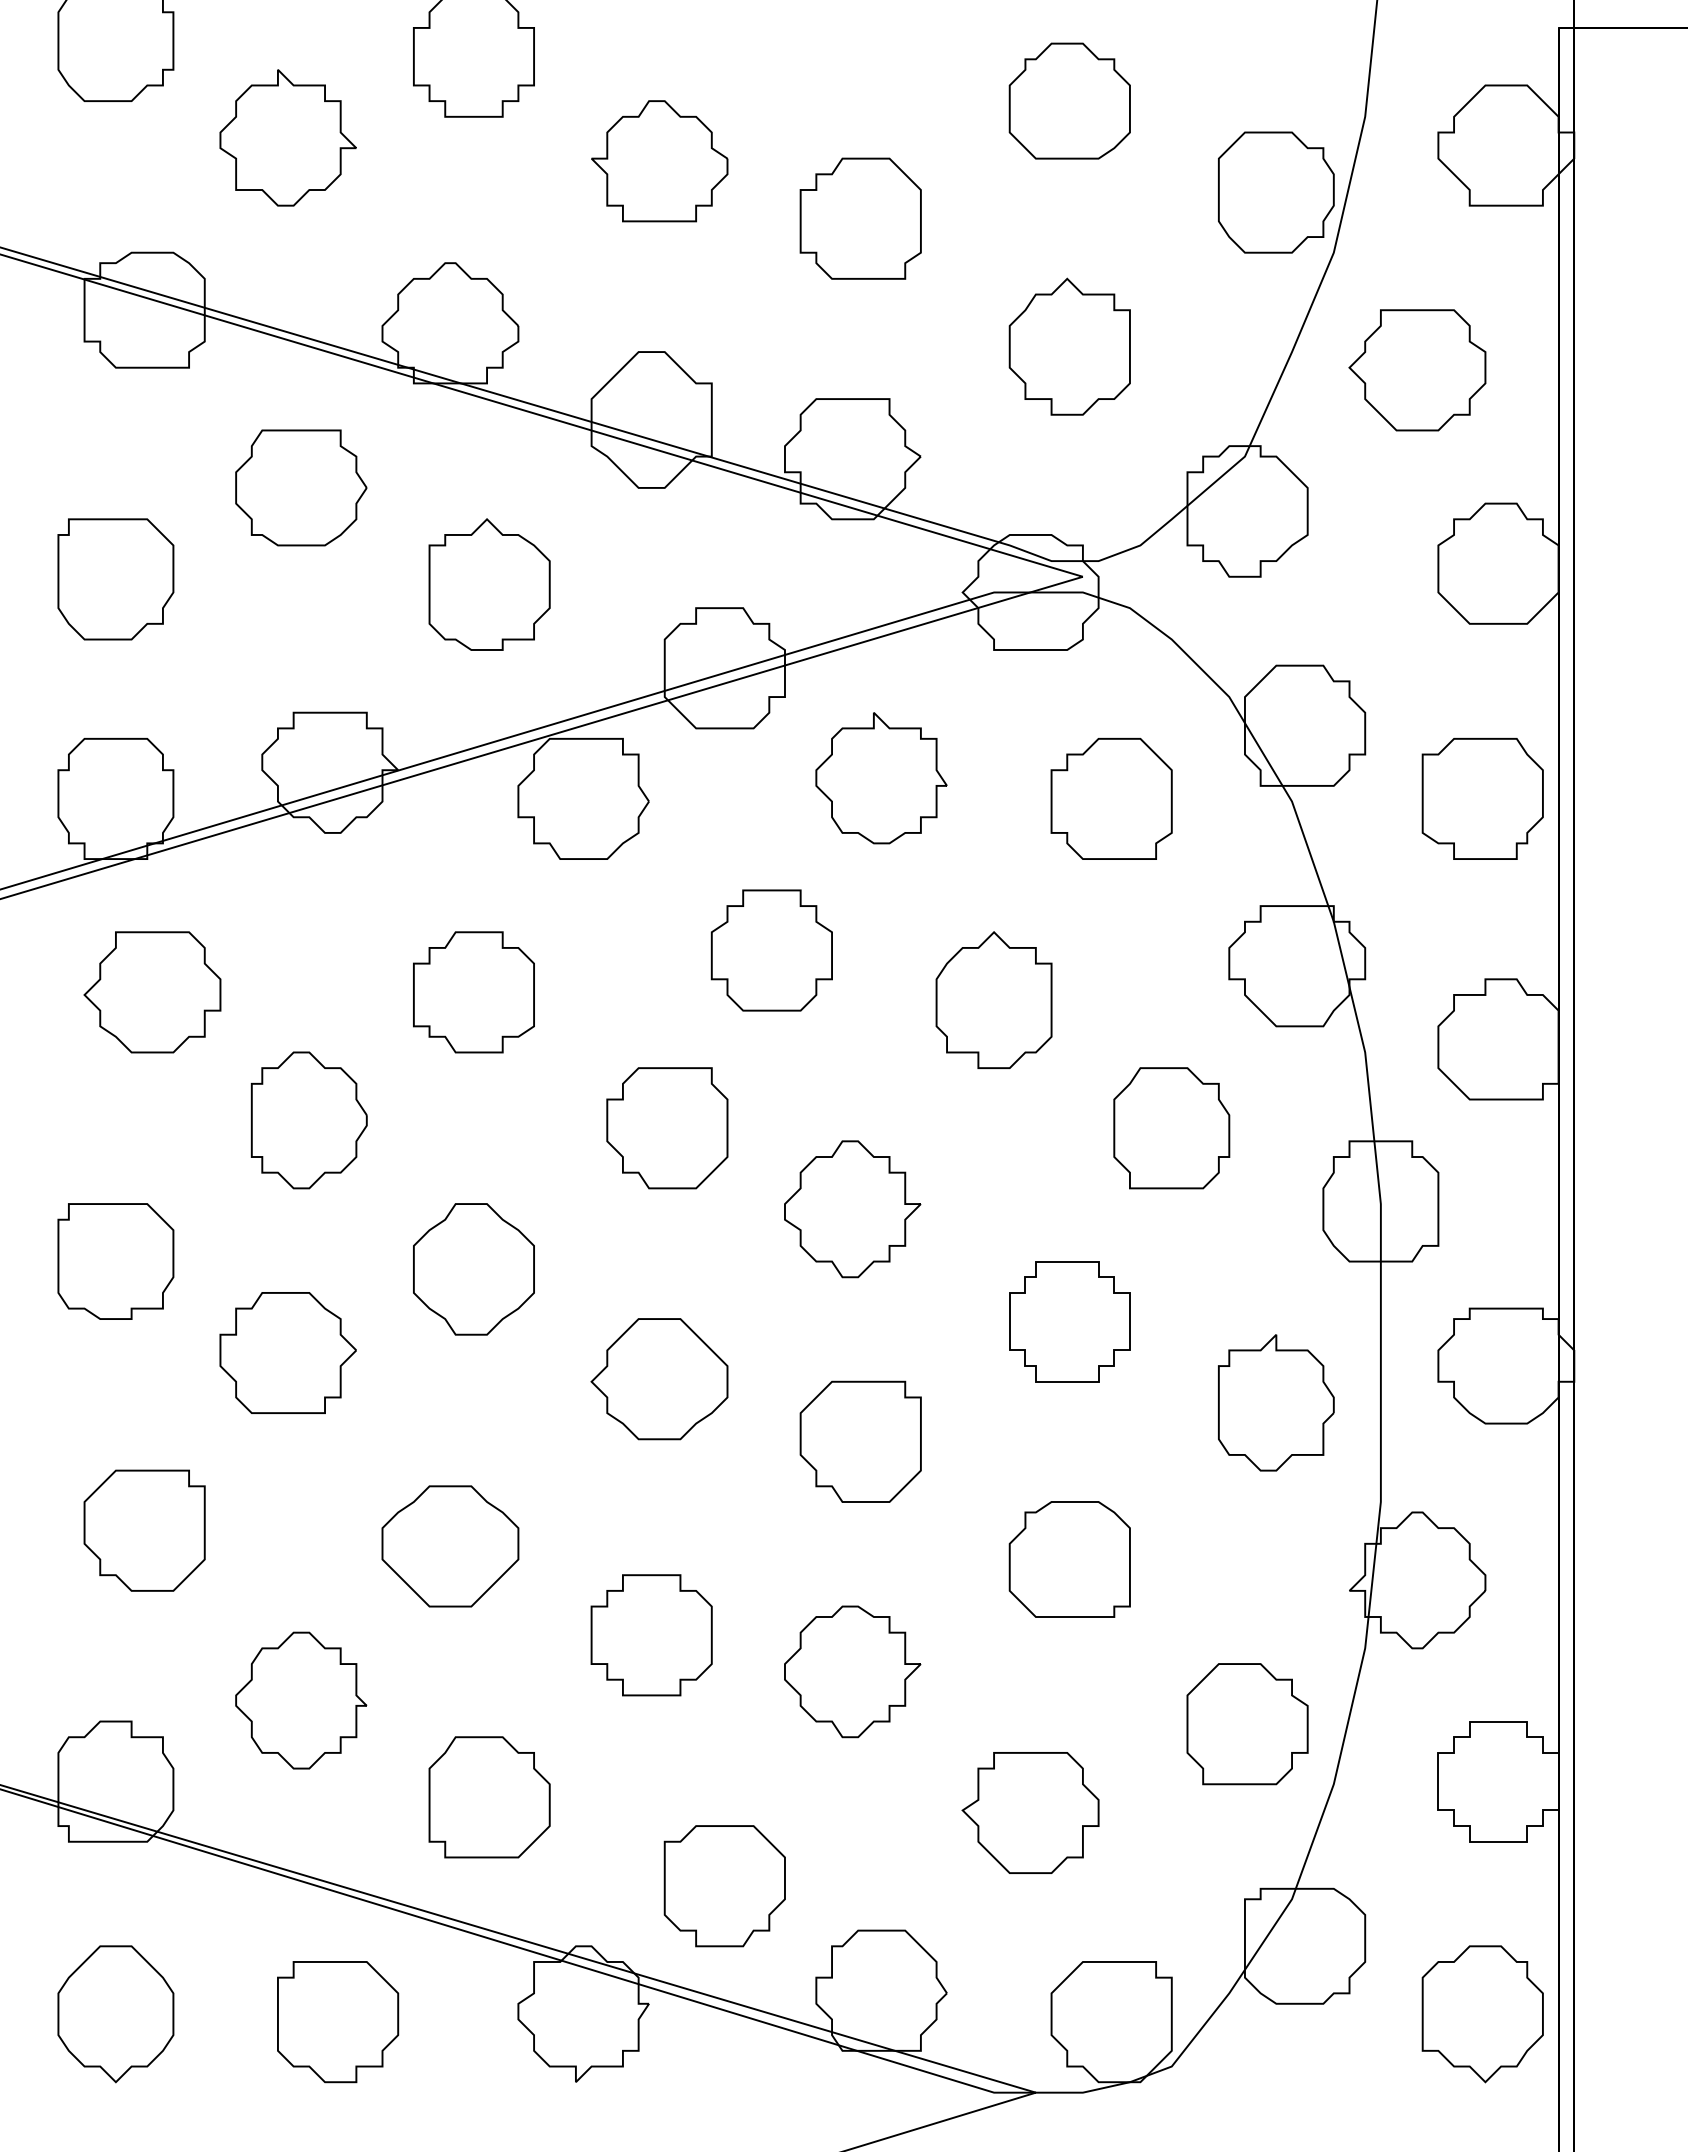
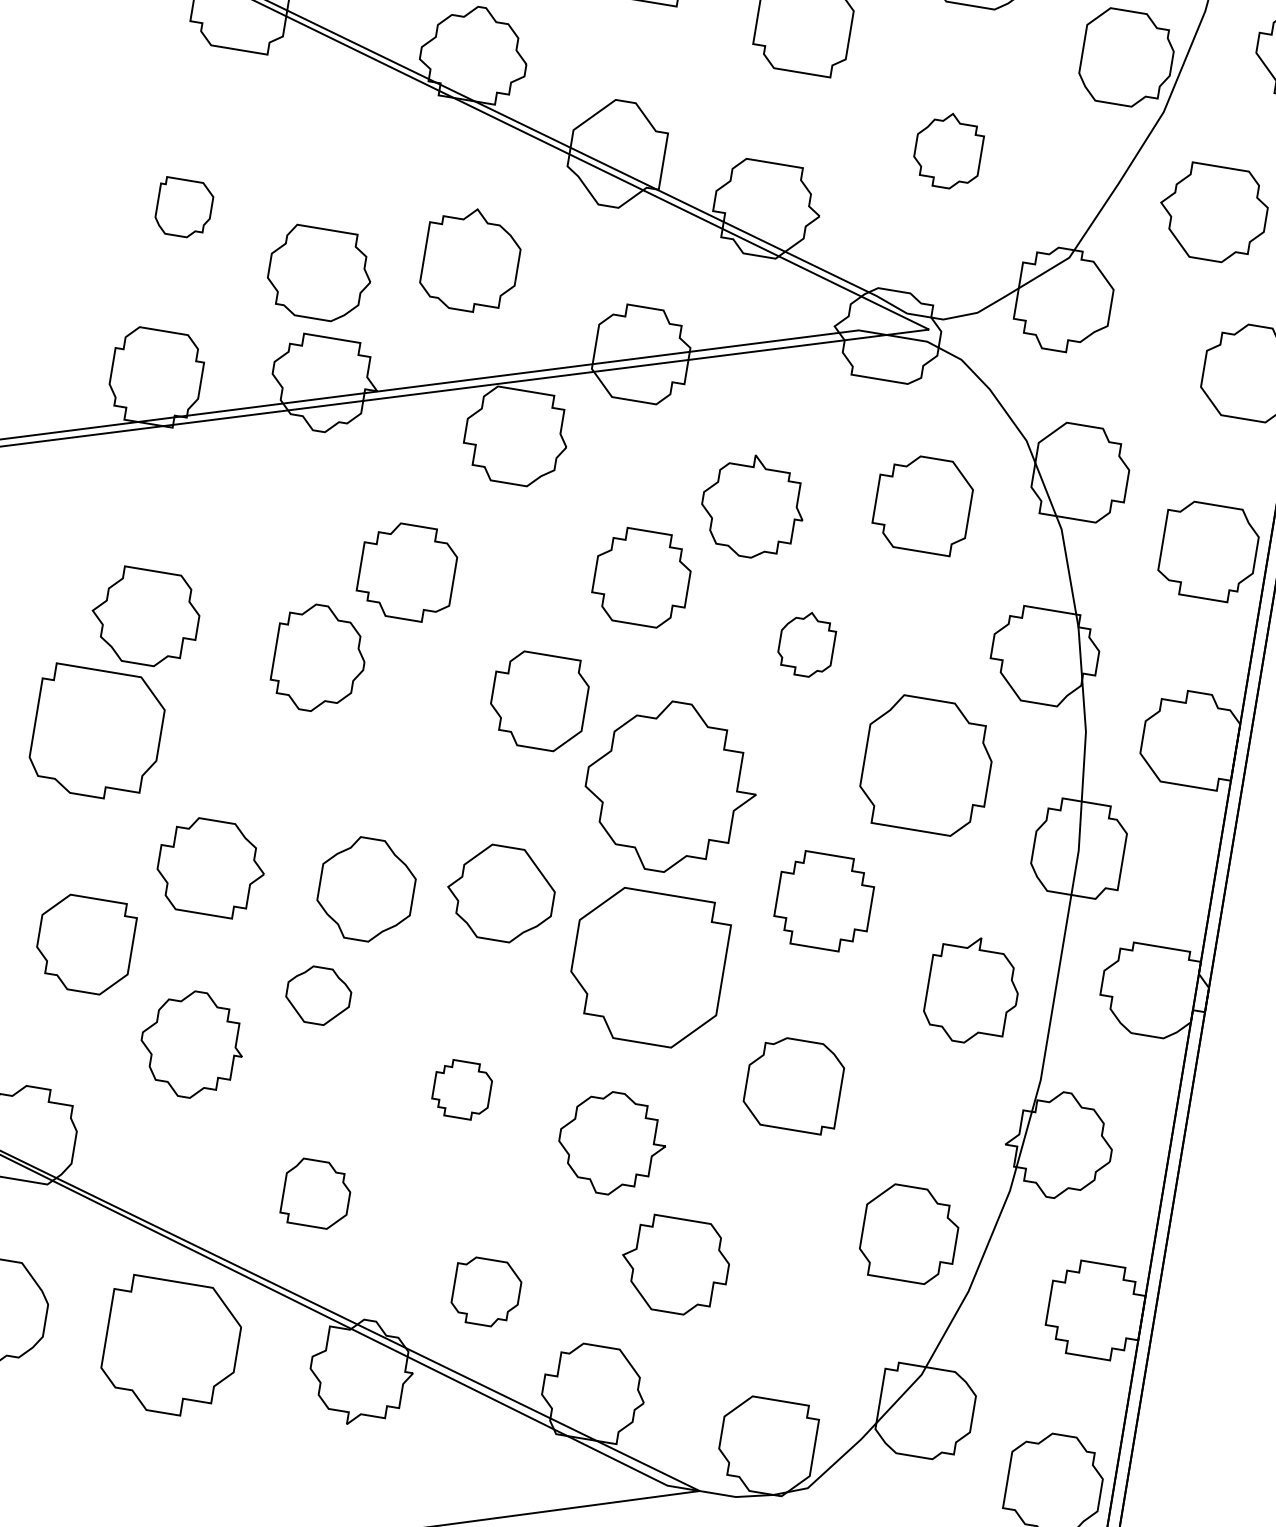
part: (1069, 346) -> (948, 150), size x0.7
part: (301, 487) -> (320, 273), moved
part: (115, 579) -> (183, 208), size x0.6
part: (881, 778) -> (753, 506), moved
part: (152, 992) -> (145, 617), moved
part: (993, 999) -> (806, 643), size x0.6
part: (308, 1120) -> (318, 658), moved
part: (1171, 1128) -> (927, 765), size x1.4
part: (852, 1209) -> (671, 787), size x1.6
part: (115, 1261) -> (96, 733), size x1.4
part: (473, 1269) -> (366, 889), moved
part: (287, 1352) -> (210, 867), moved
part: (860, 1441) -> (647, 967), size x1.6
part: (450, 1546) -> (318, 995), size x0.6
part: (651, 1635) -> (462, 1089), size x0.6
part: (301, 1700) -> (192, 1044), moved
part: (489, 1797) -> (316, 1194), size x0.7
part: (1030, 1812) -> (675, 1265), moved
part: (724, 1886) -> (486, 1292), size x0.7
part: (338, 2022) -> (171, 1348), size x1.4

